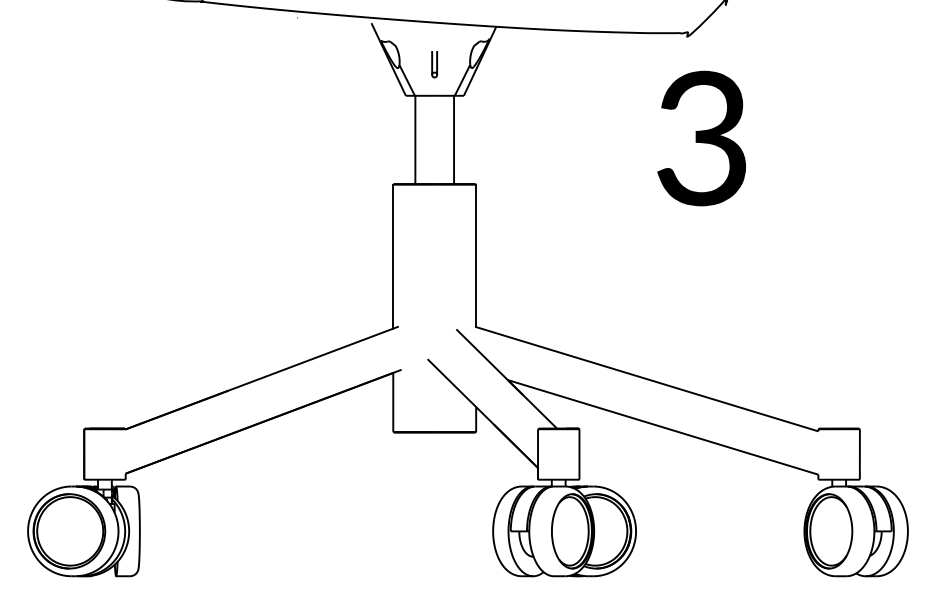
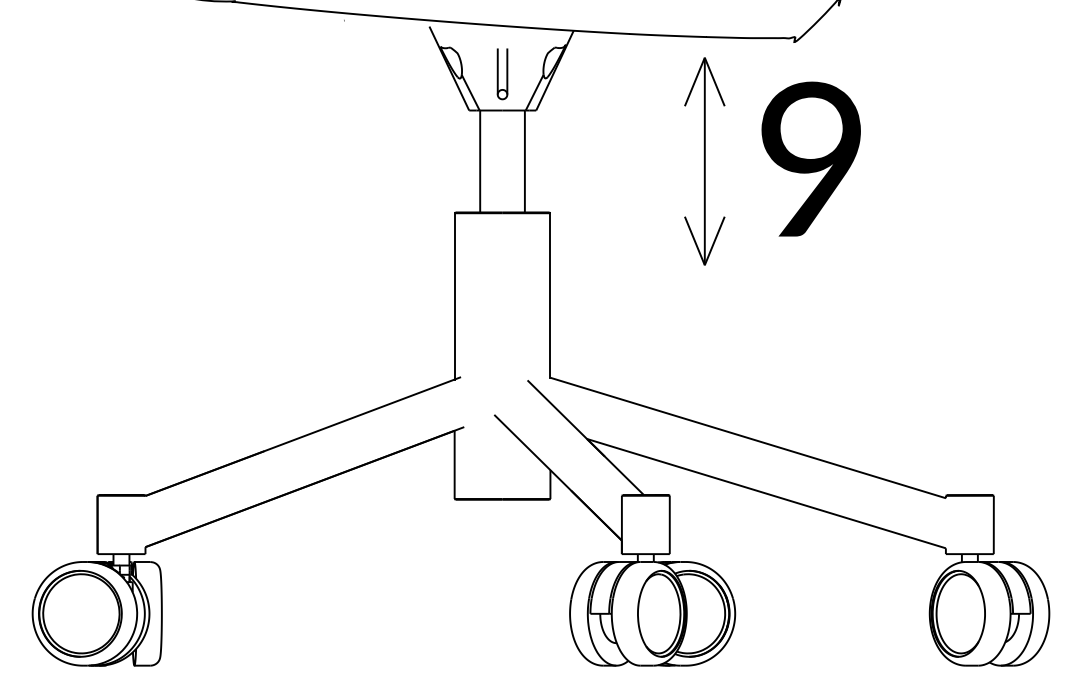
part: (434, 64) -> (502, 74), size x1.67
text: (701, 138) -> (810, 159), 3 -> 9
part: (609, 139) -> (704, 161), added

